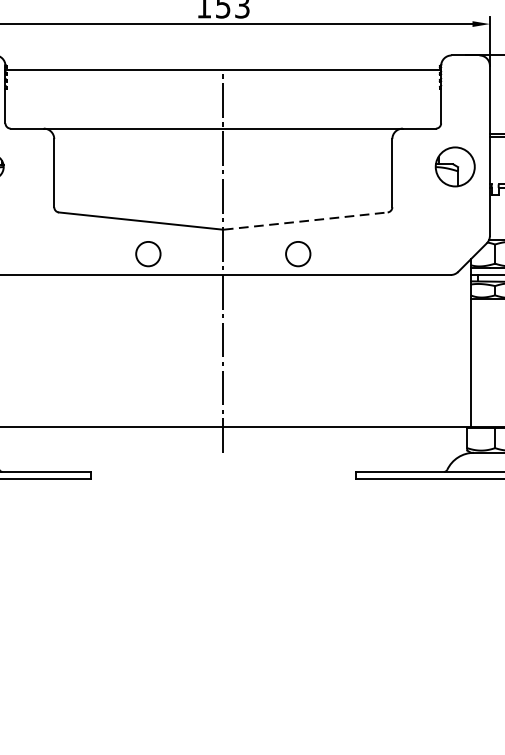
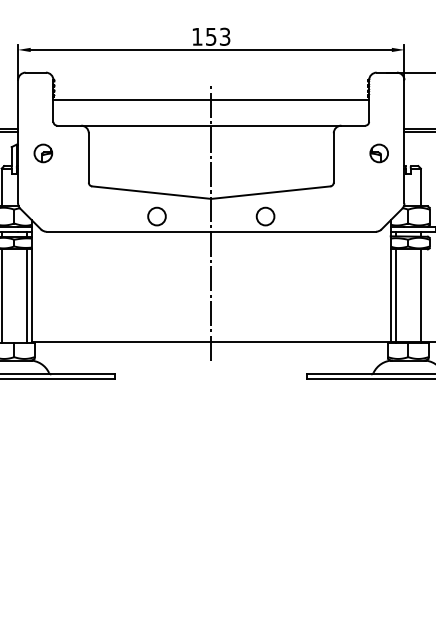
line: (223, 70) -> (211, 100), moved
part: (454, 167) -> (378, 153), size x0.62
line: (306, 220) -> (271, 192), dashed -> solid
line: (477, 363) -> (395, 295), added

